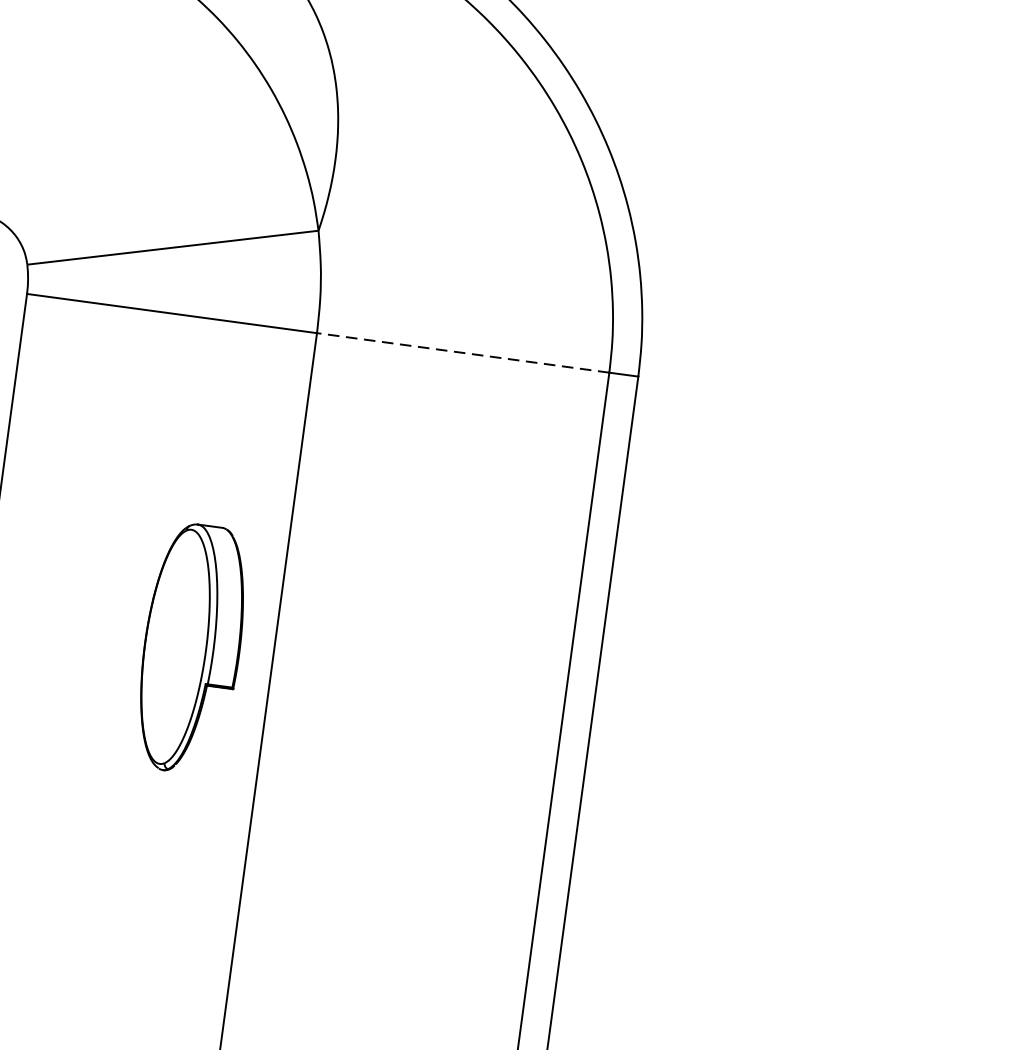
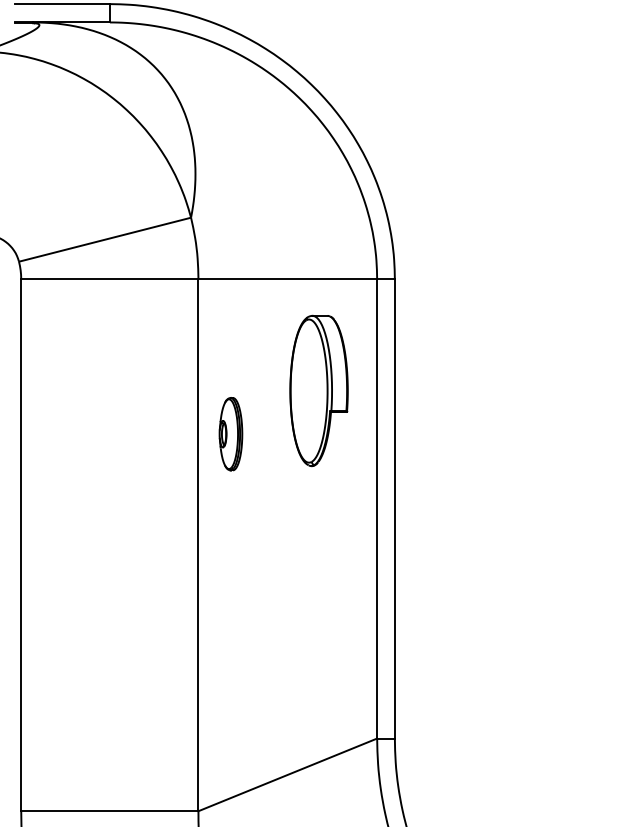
line: (462, 353) -> (287, 279), dashed -> solid
part: (335, 594) -> (230, 434), added
part: (191, 647) -> (318, 390), moved

